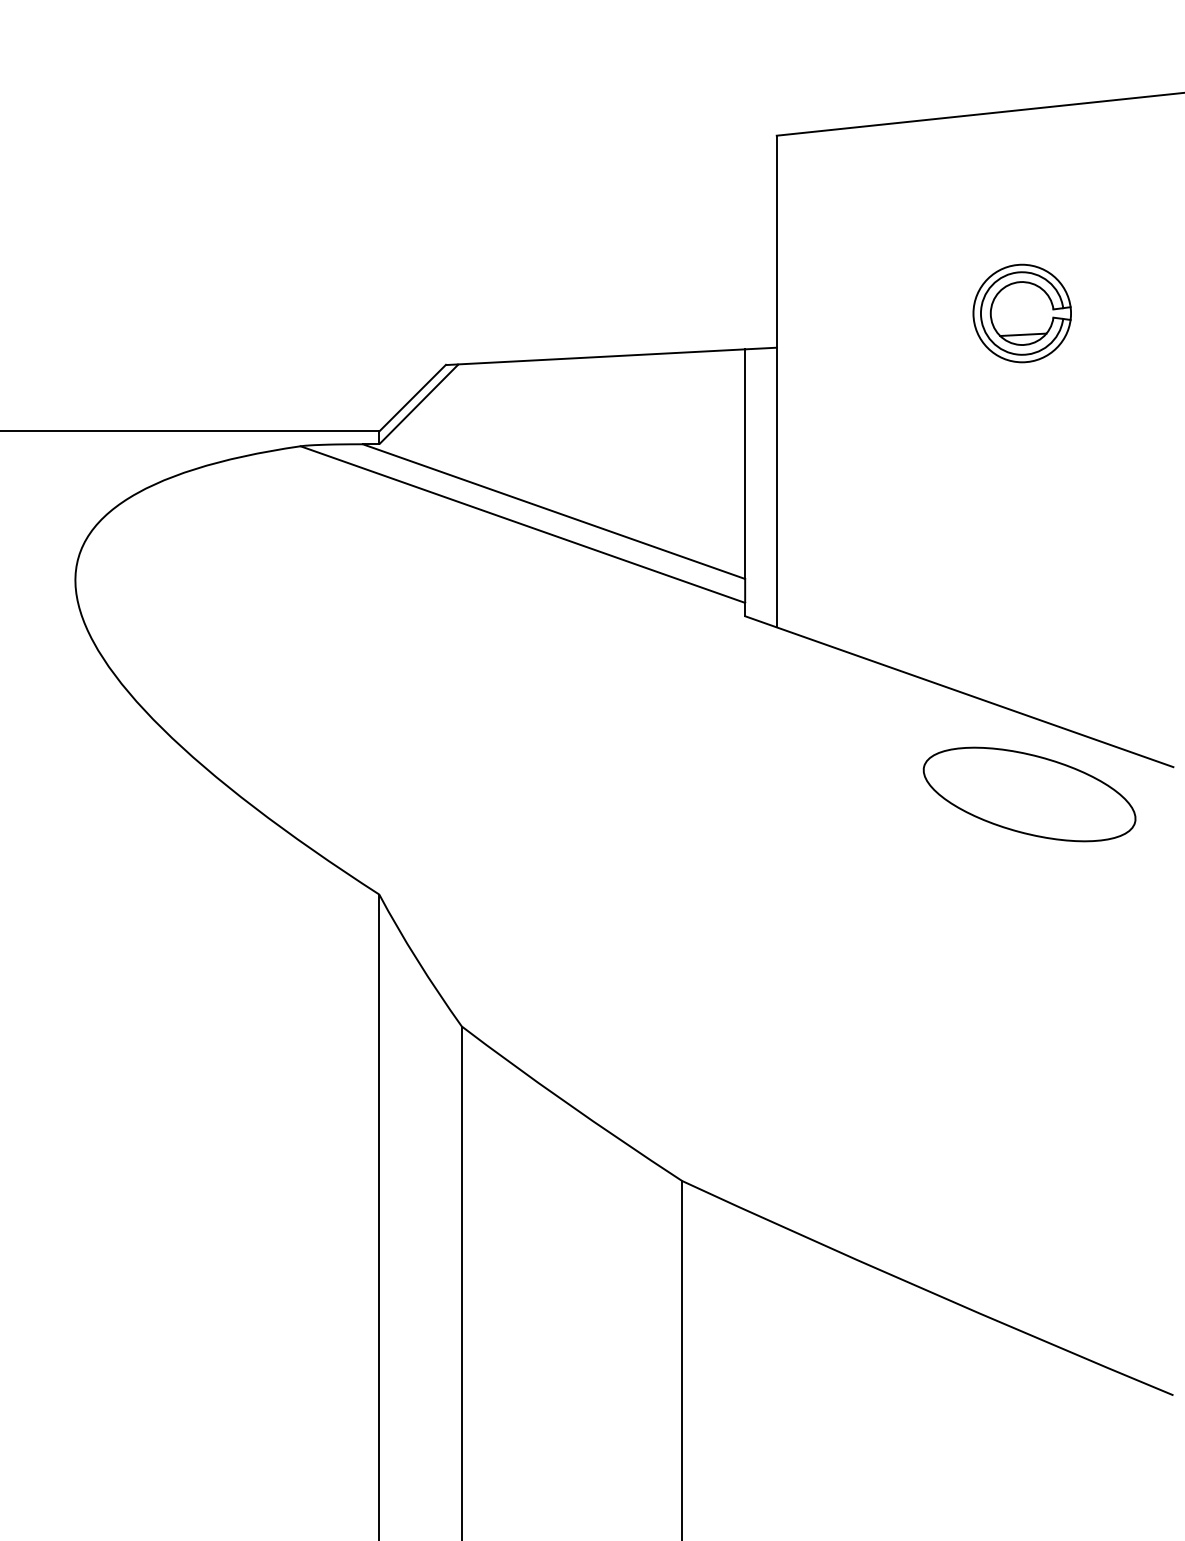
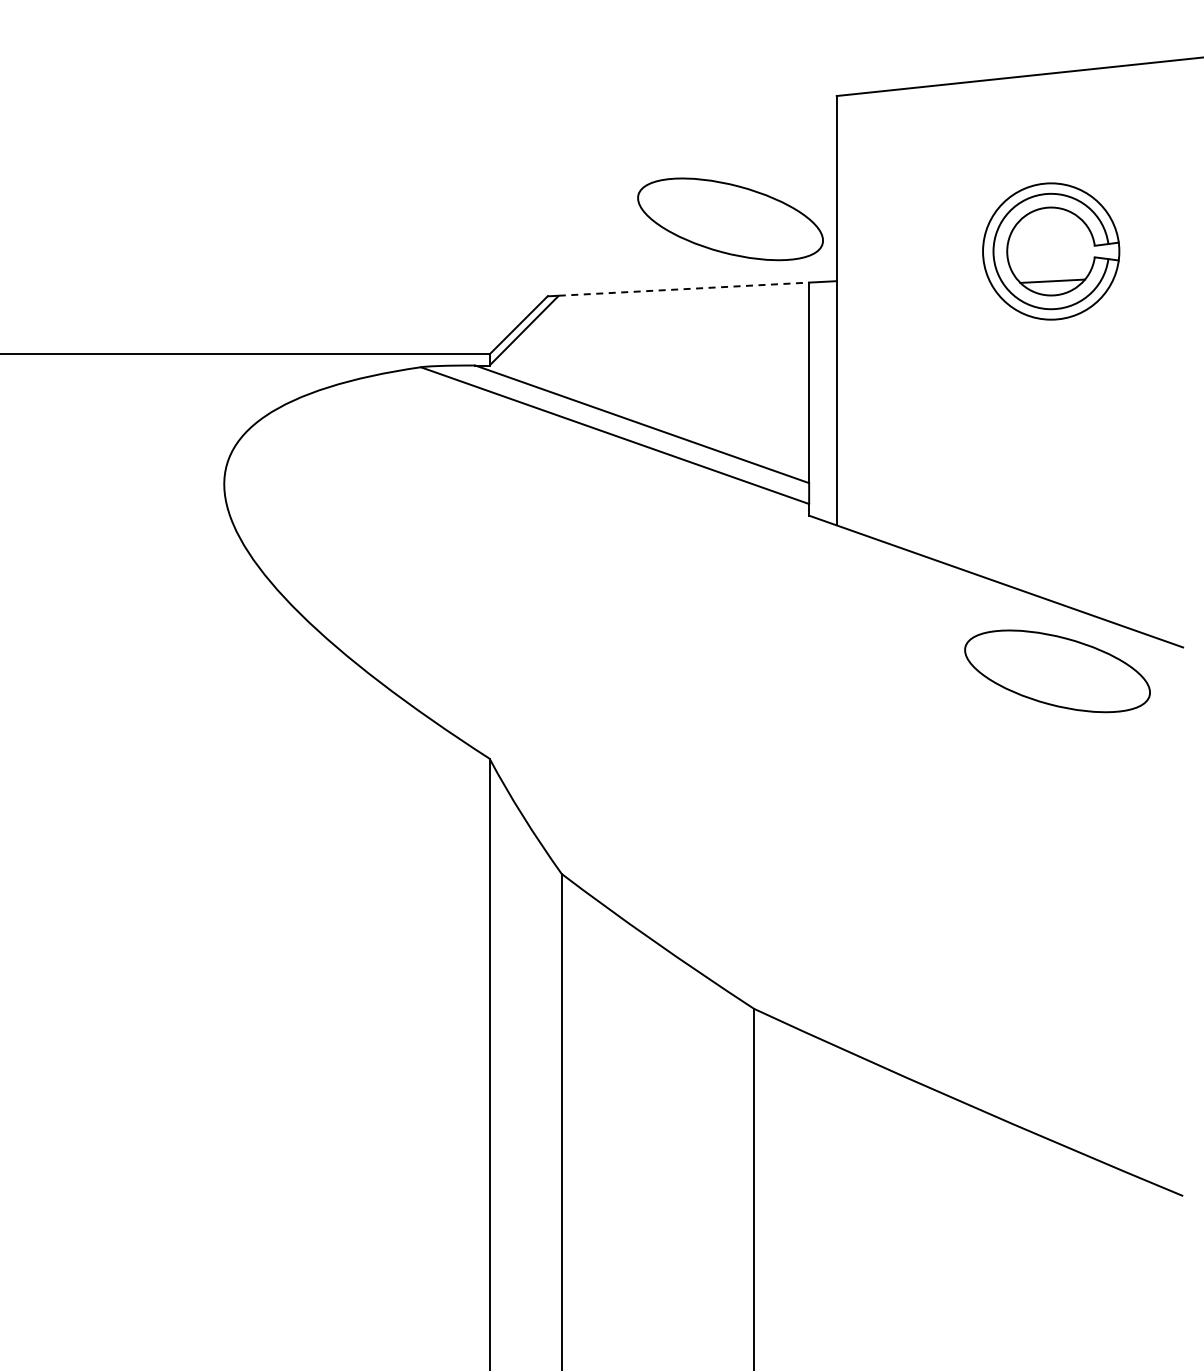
part: (655, 277) -> (730, 219), added
part: (1021, 312) -> (1050, 250), size x1.6
line: (602, 357) -> (684, 289), solid -> dashed

